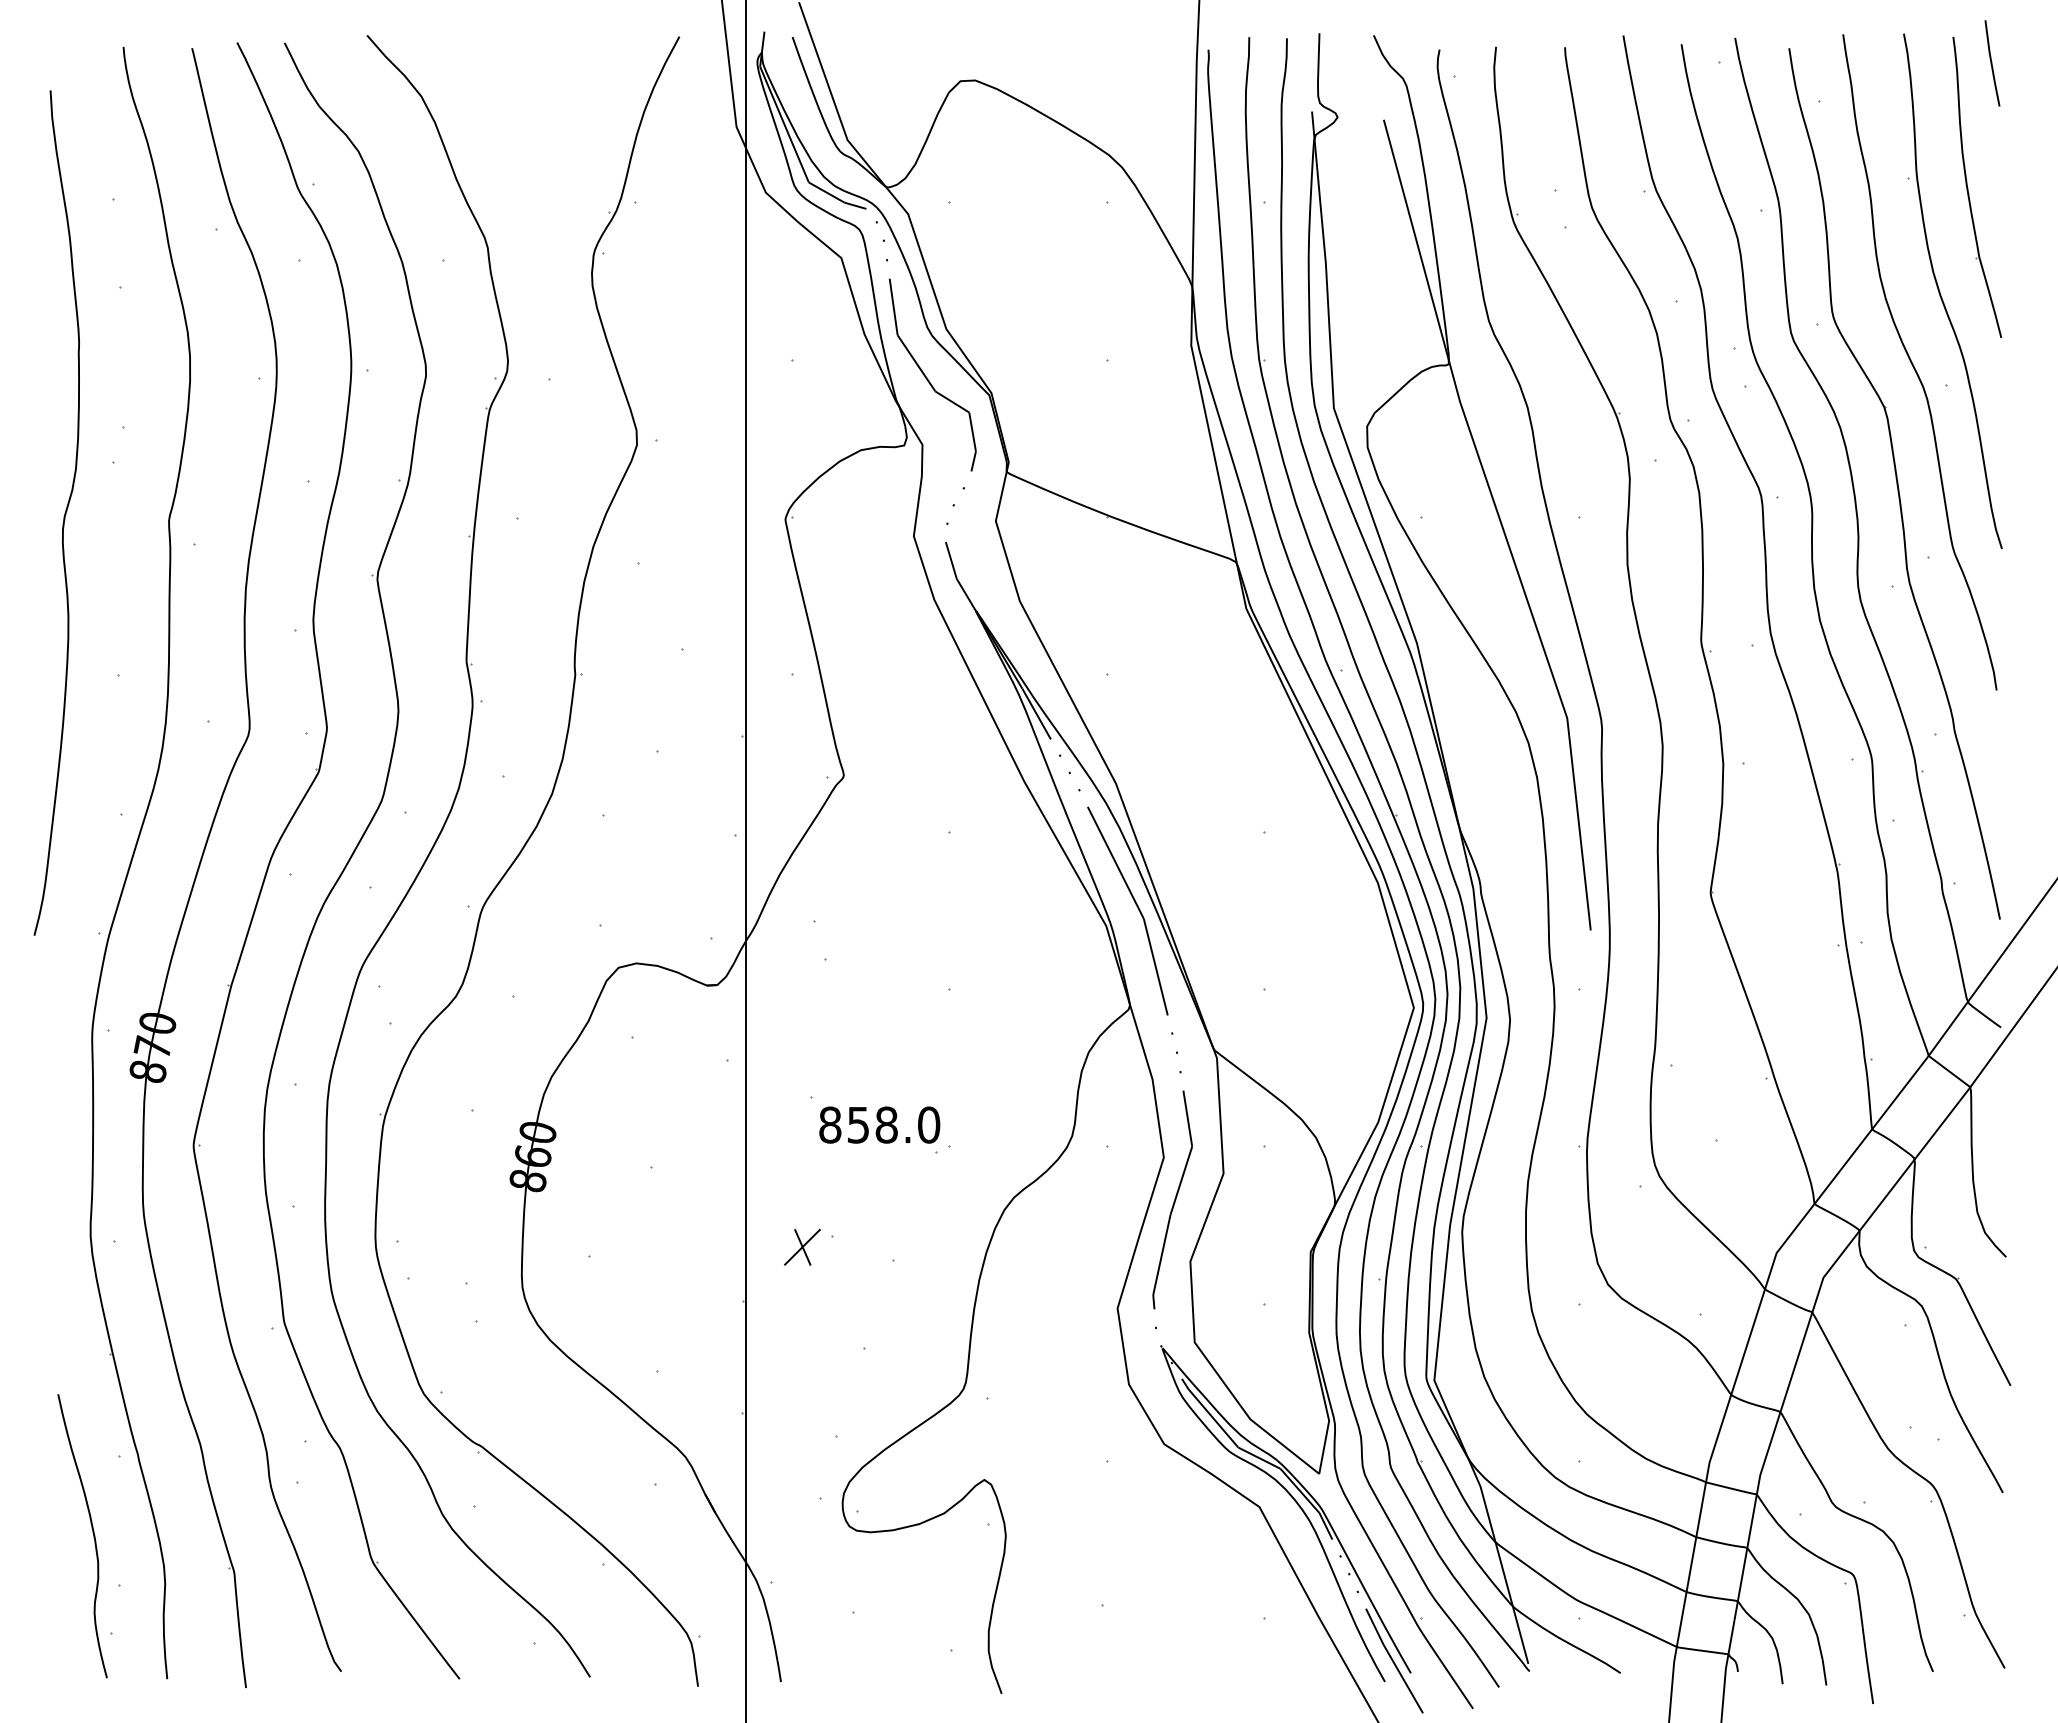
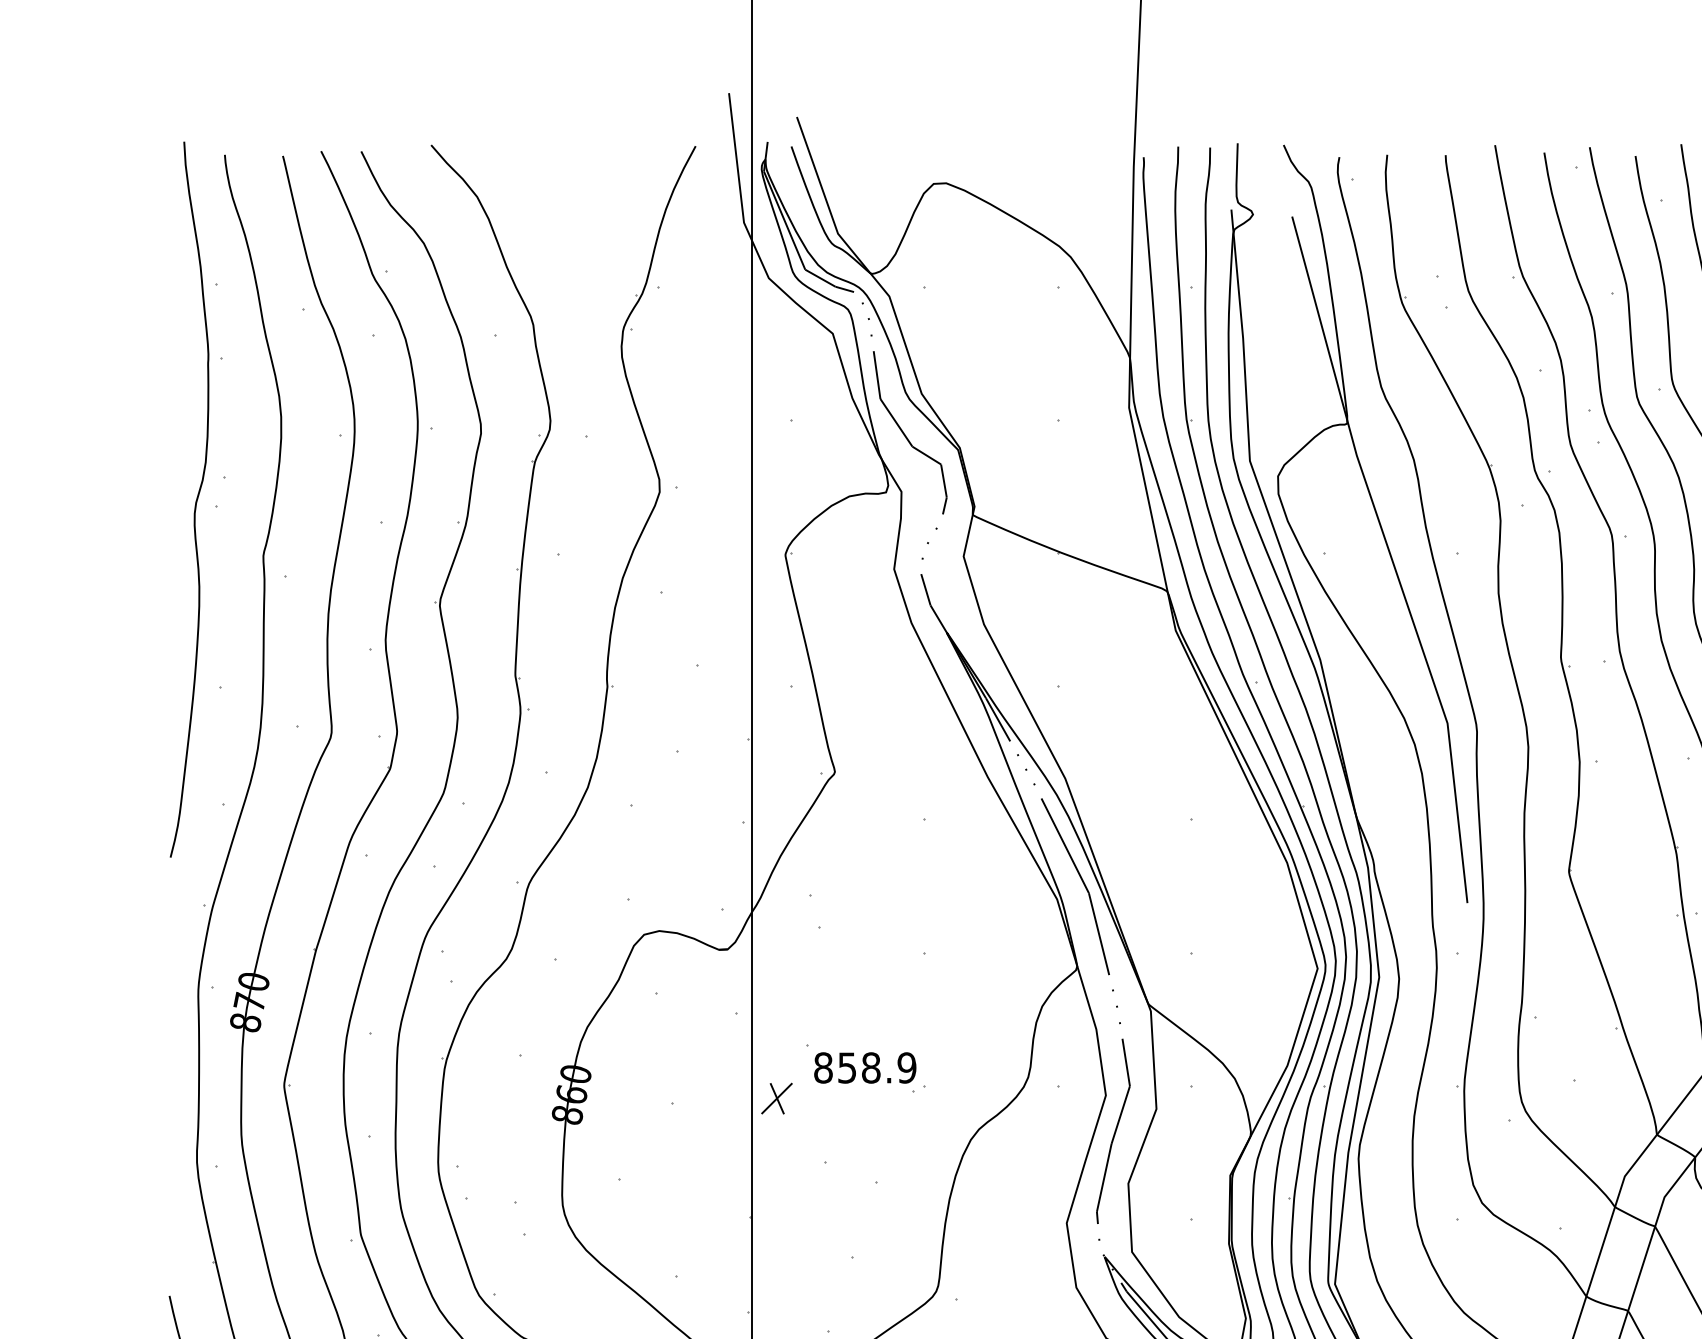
curve: (64, 513) -> (196, 500), moved
text: (928, 1124) -> (906, 1067), 858.0 -> 858.9
part: (802, 1246) -> (777, 1097), moved

